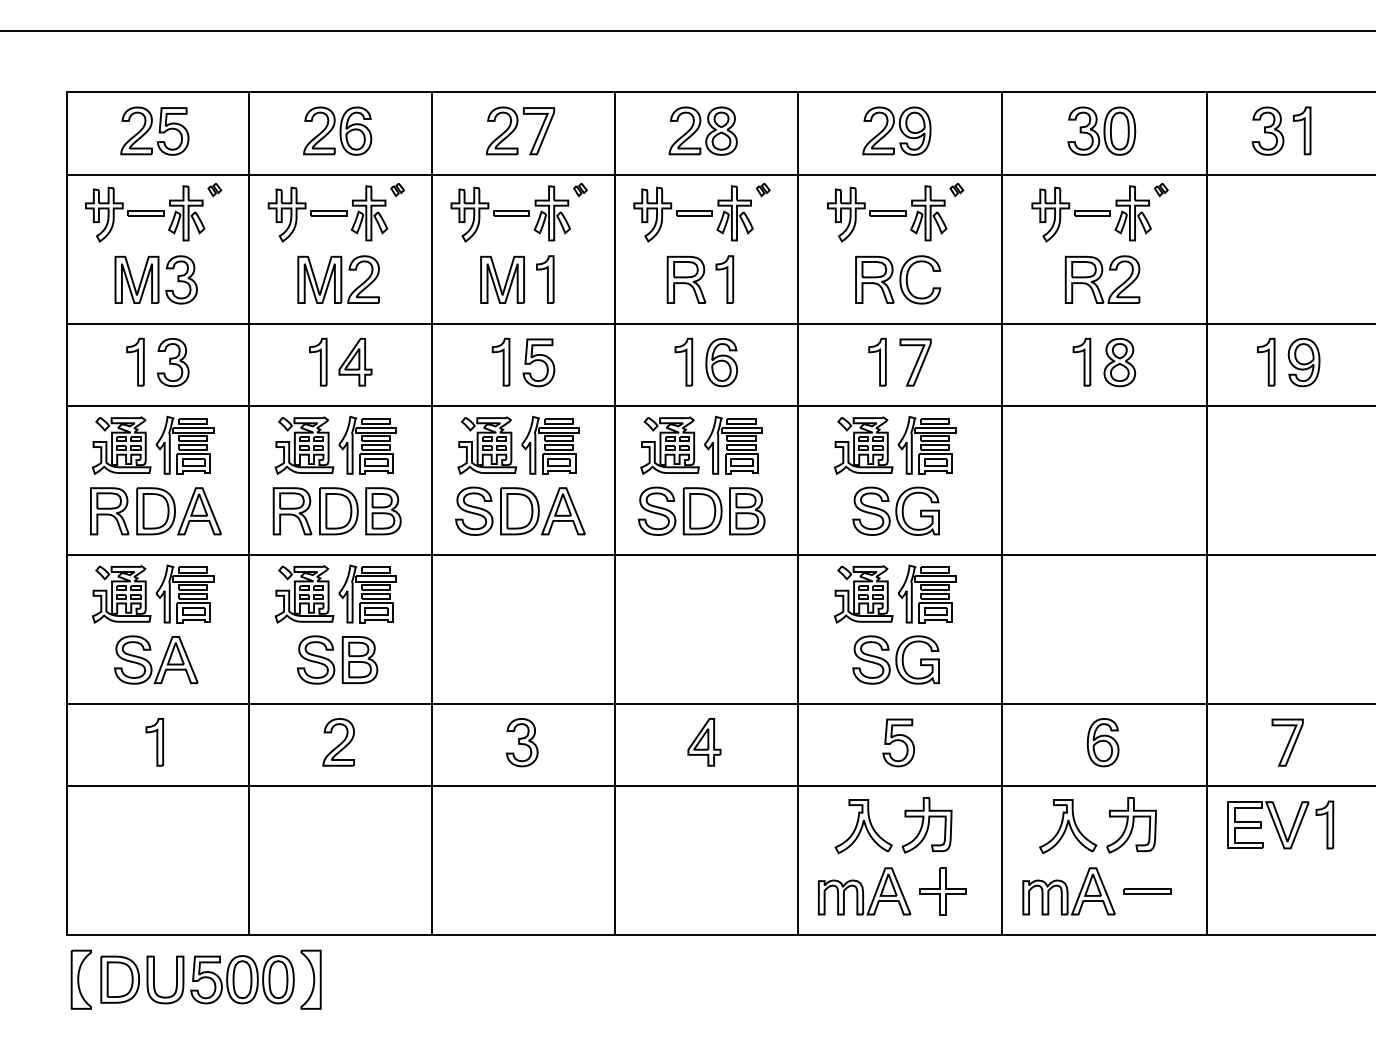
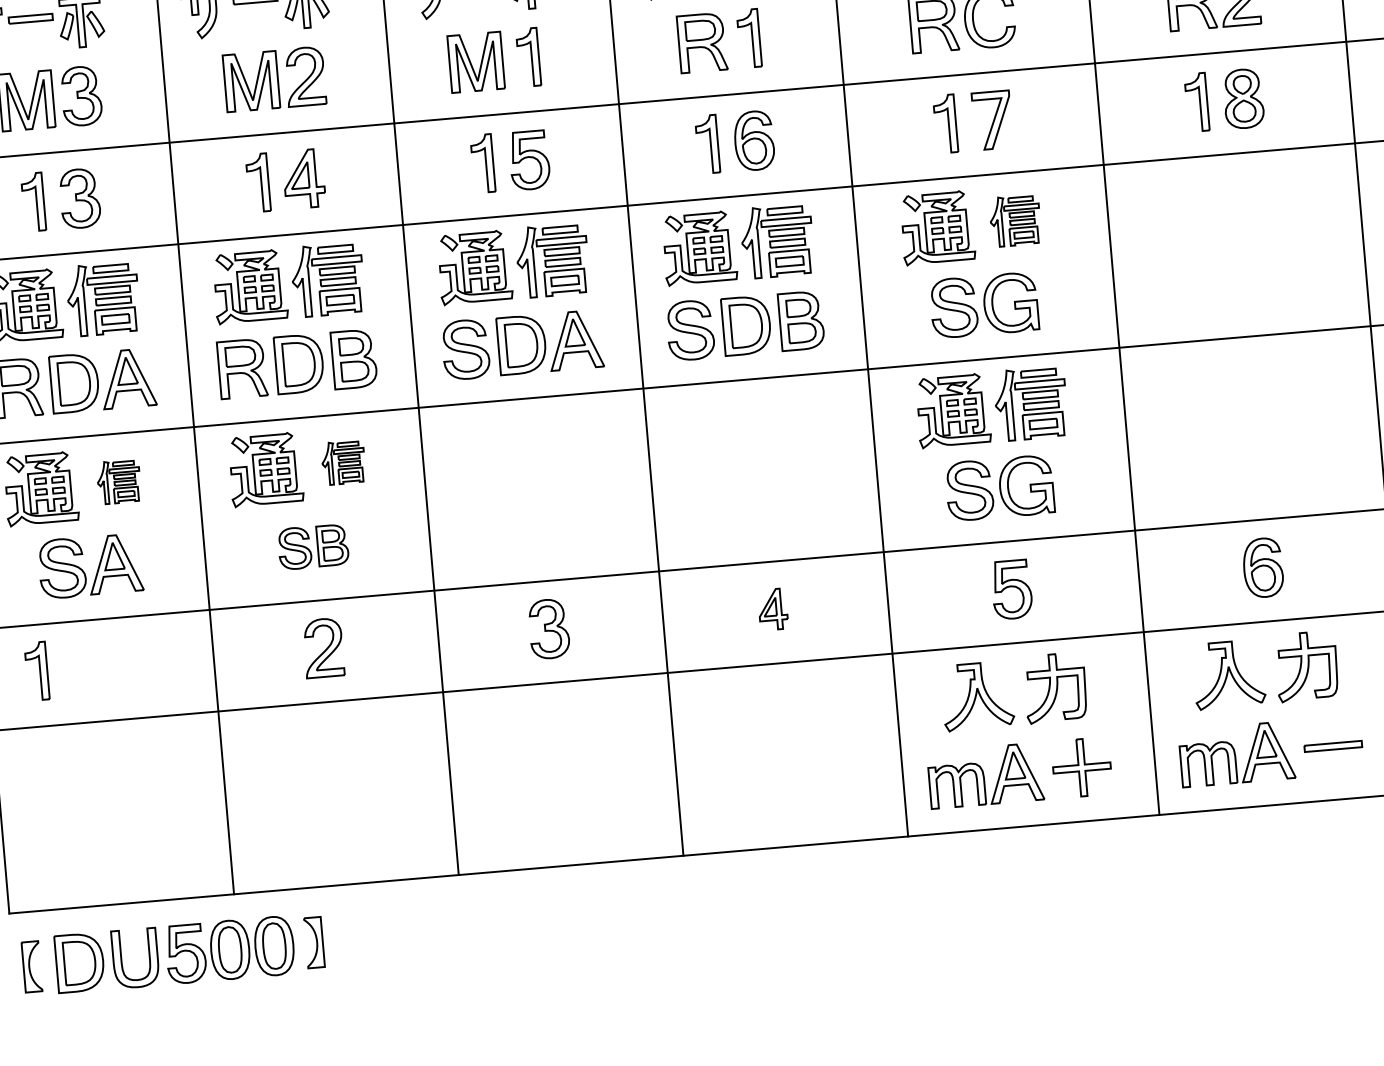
part: (926, 444) -> (1014, 219), size x0.7
part: (184, 593) -> (118, 481), size x0.6
part: (367, 593) -> (343, 462), size x0.6
part: (337, 659) -> (313, 546), size x0.7
part: (154, 742) -> (36, 671), moved
part: (704, 742) -> (773, 609), size x0.7
part: (80, 979) -> (31, 966), size x0.7
part: (310, 979) -> (313, 942), size x0.7

